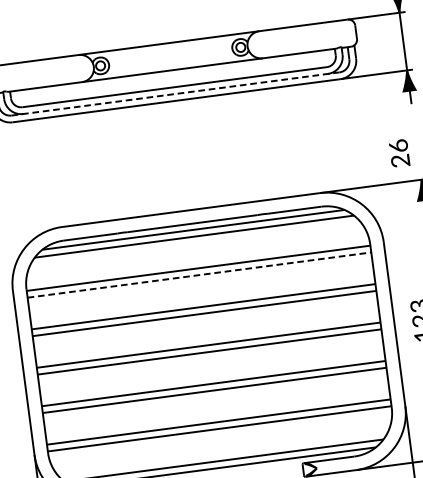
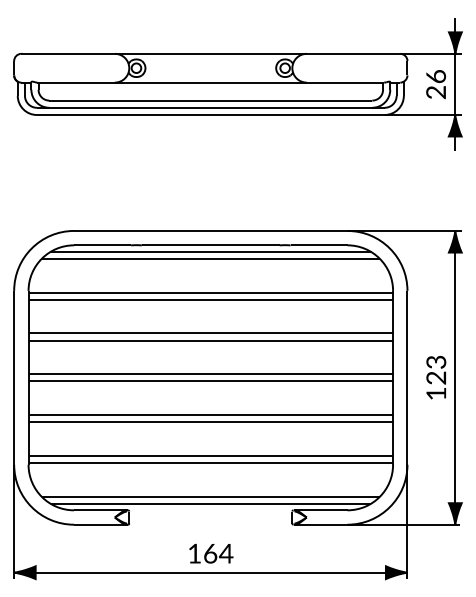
line: (175, 93) -> (210, 107), dashed -> solid
text: (398, 153) -> (435, 84), moved
line: (200, 274) -> (211, 299), dashed -> solid

